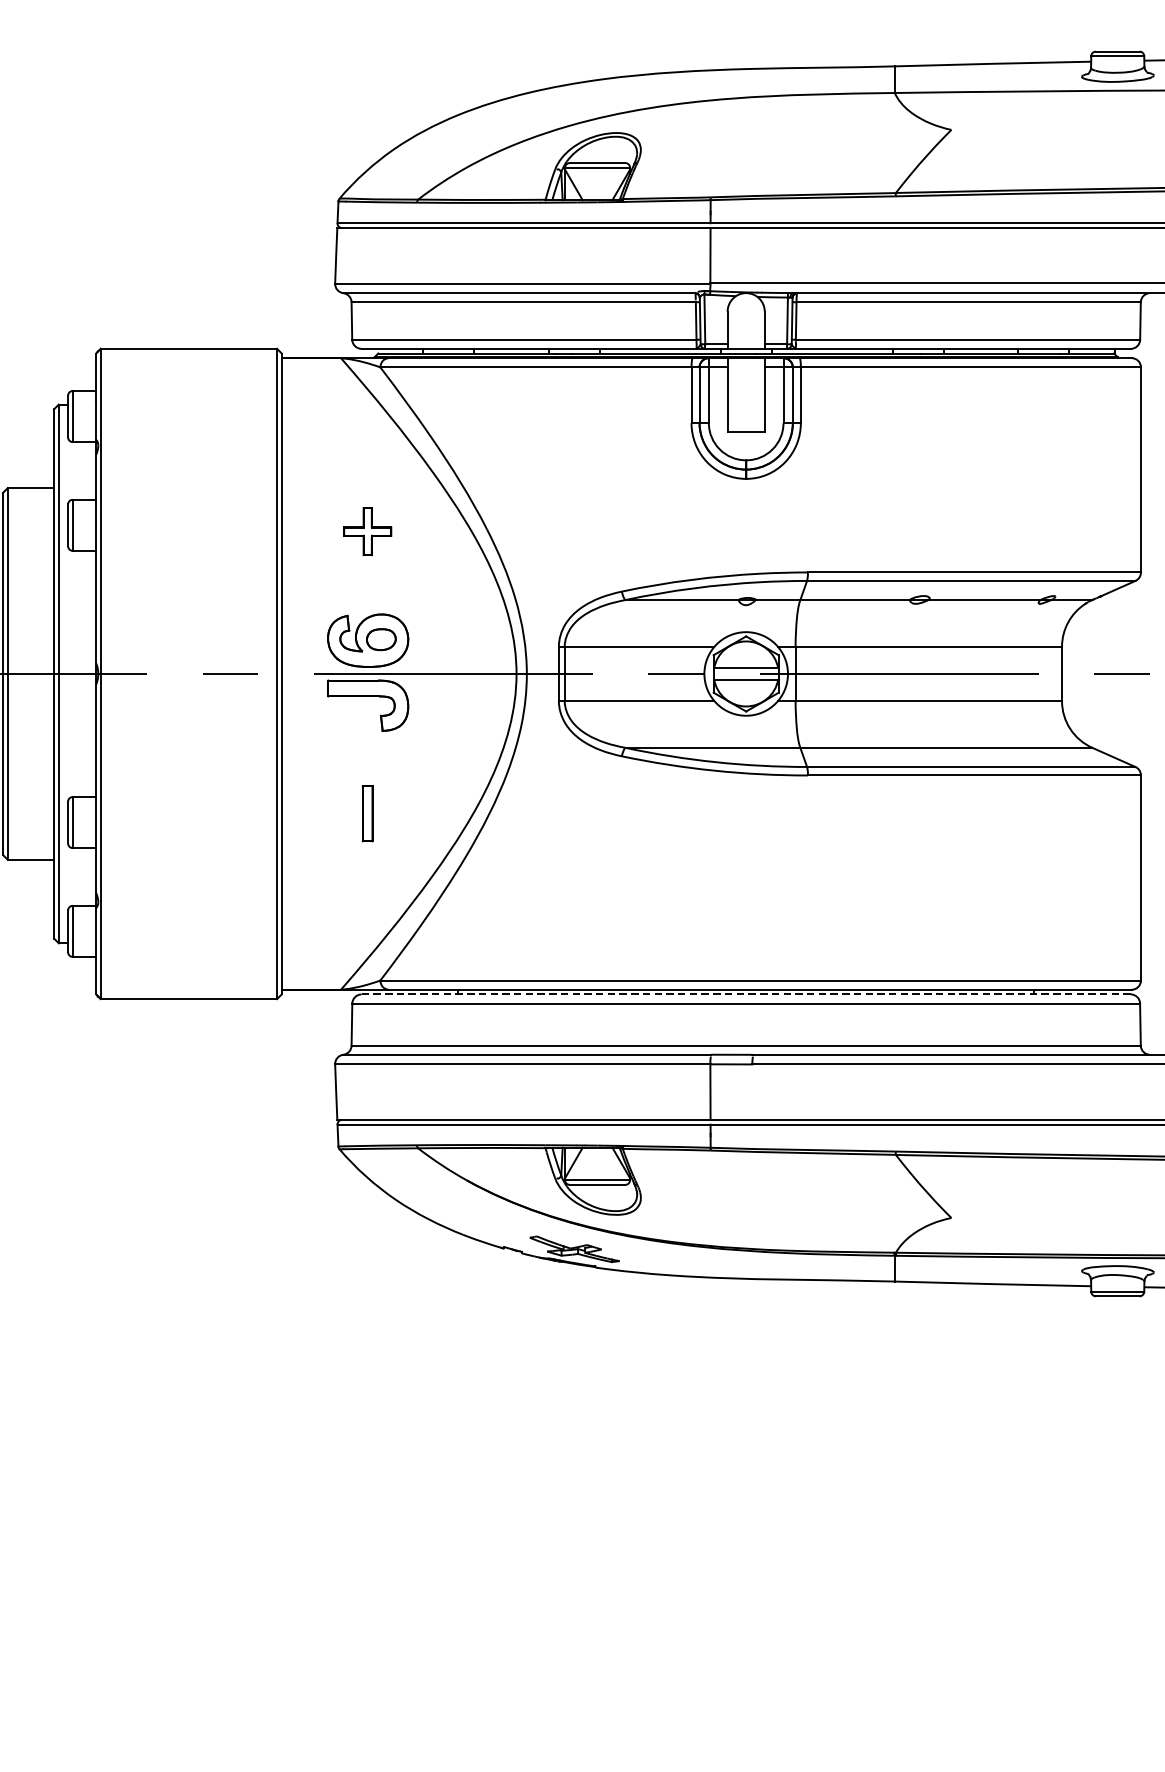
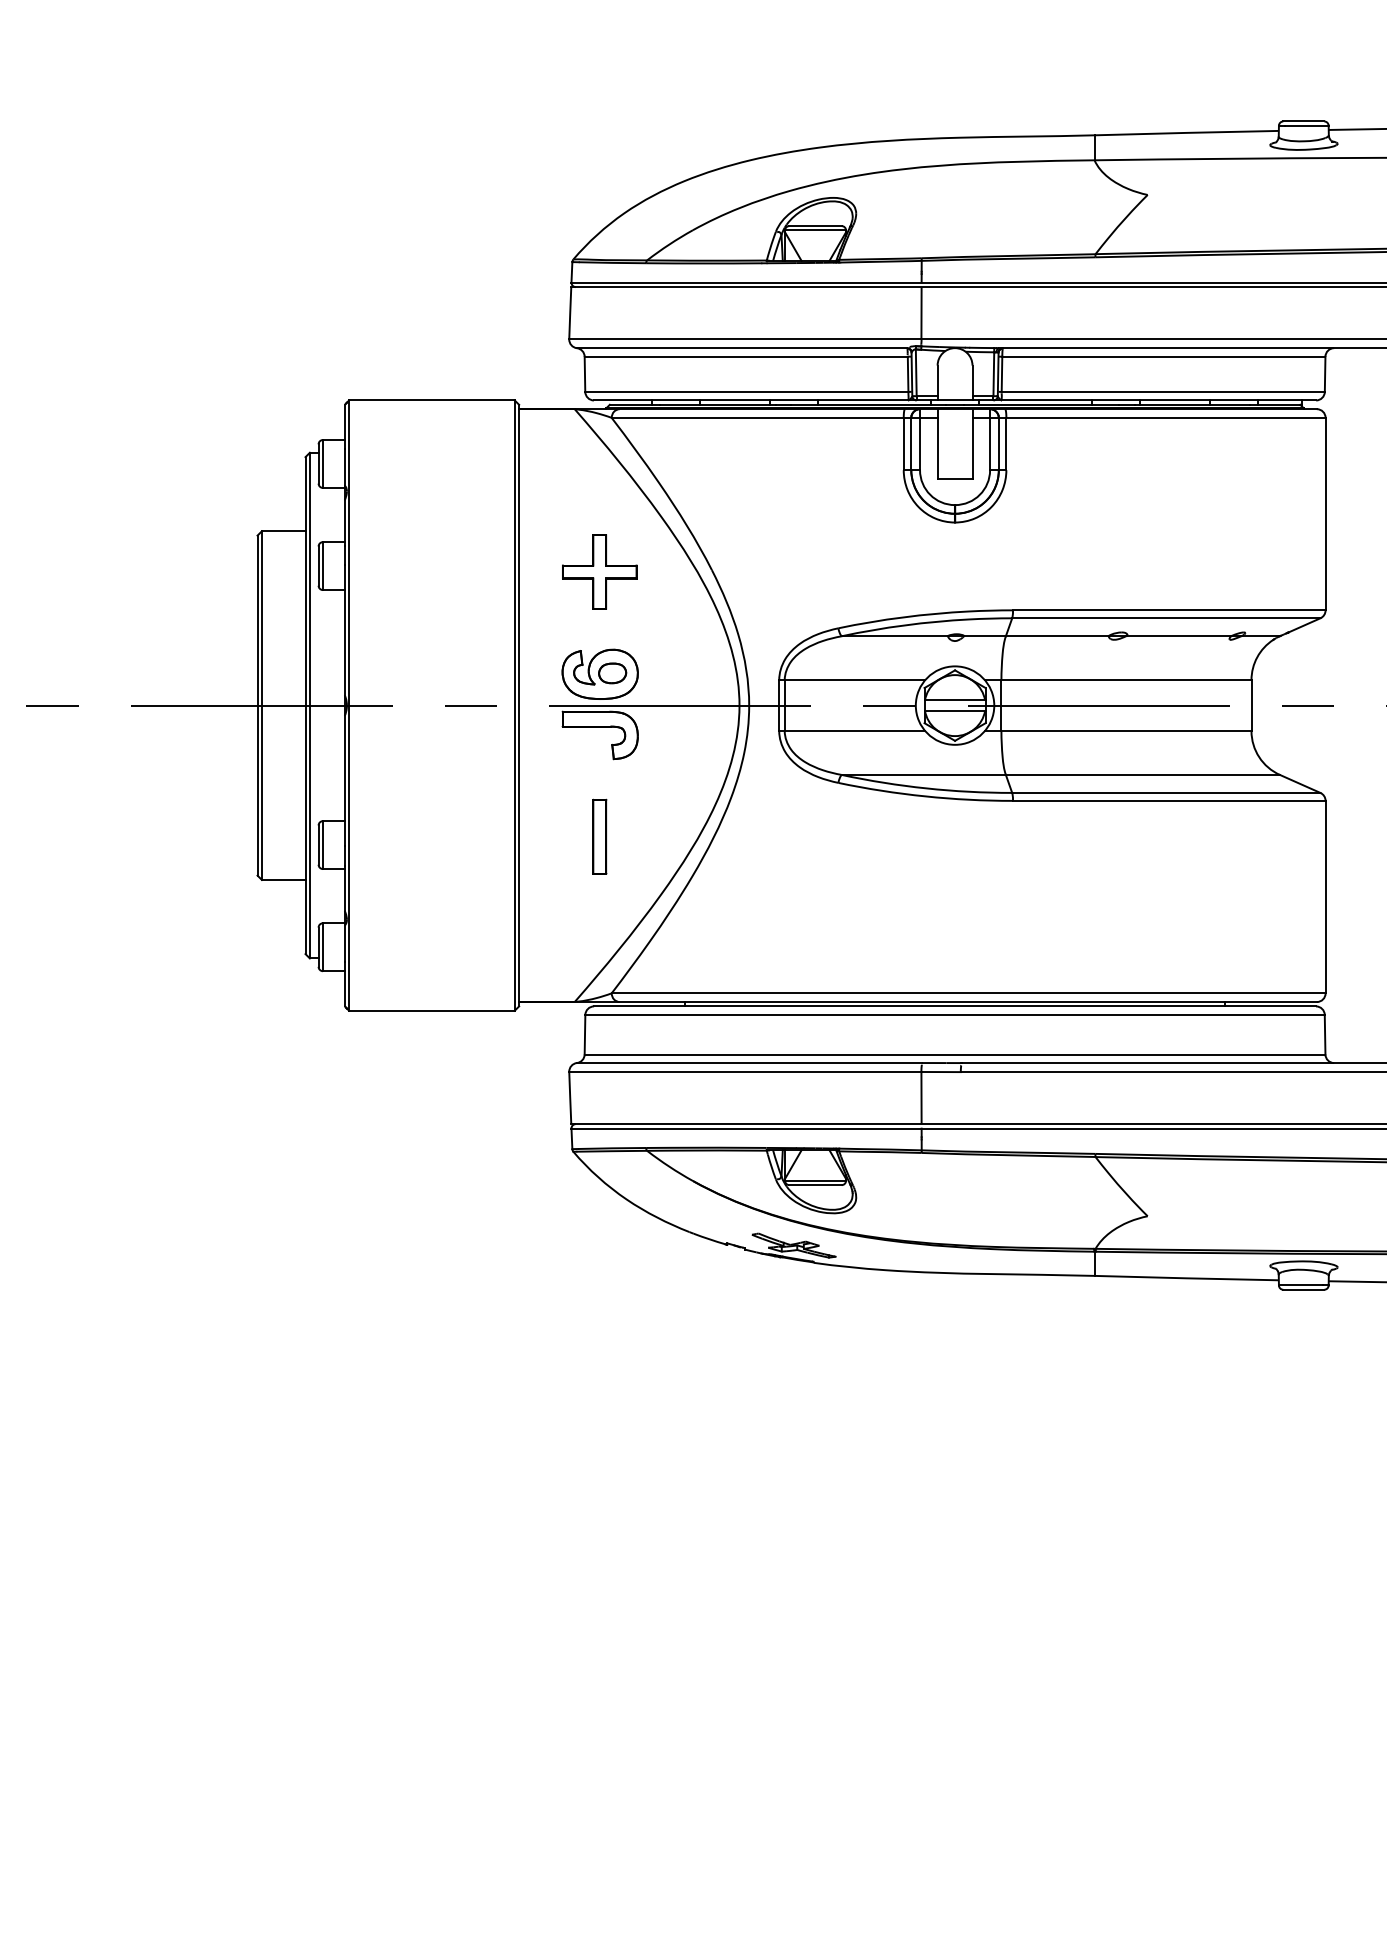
part: (367, 531) -> (599, 571), size x1.67
part: (367, 813) -> (599, 836), size x1.43
line: (746, 994) -> (955, 1006), dashed -> solid

